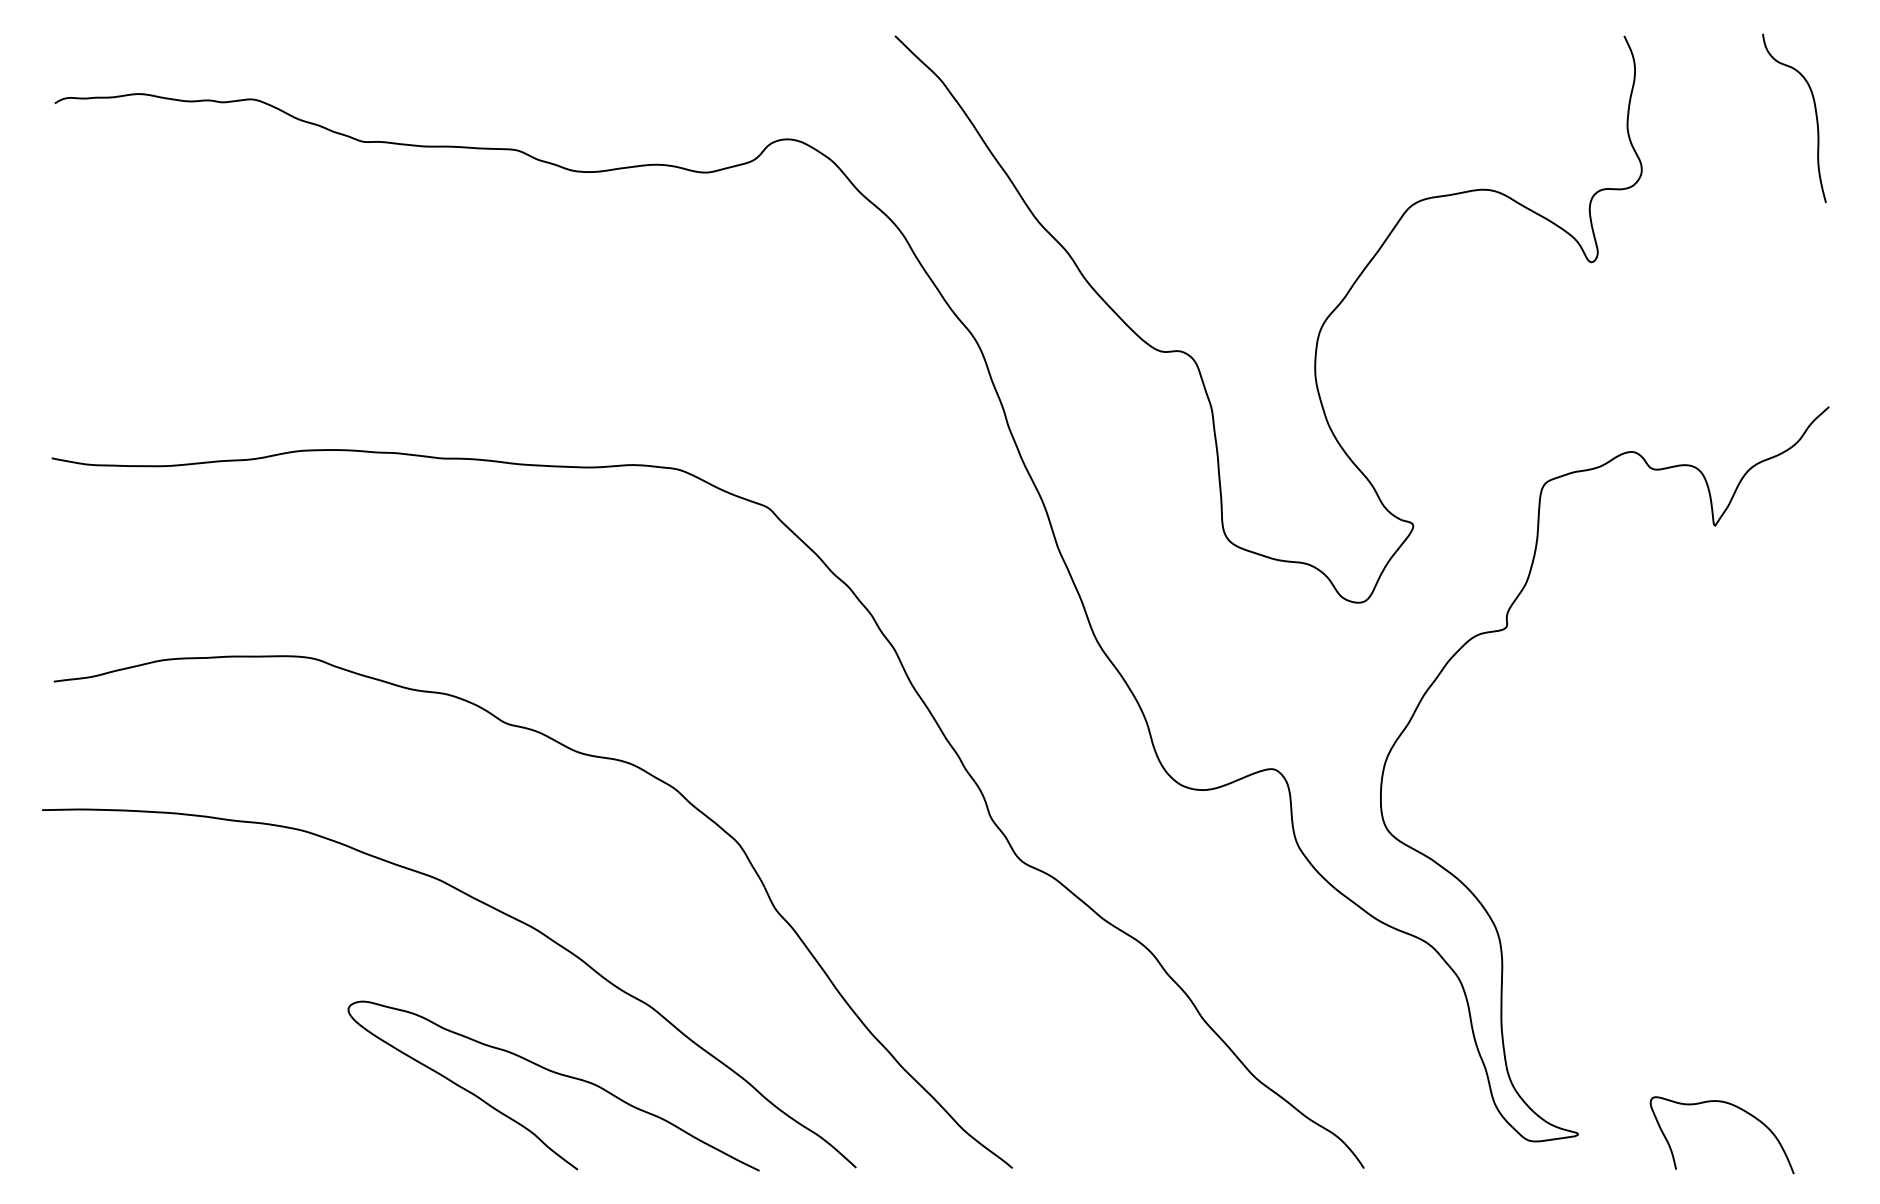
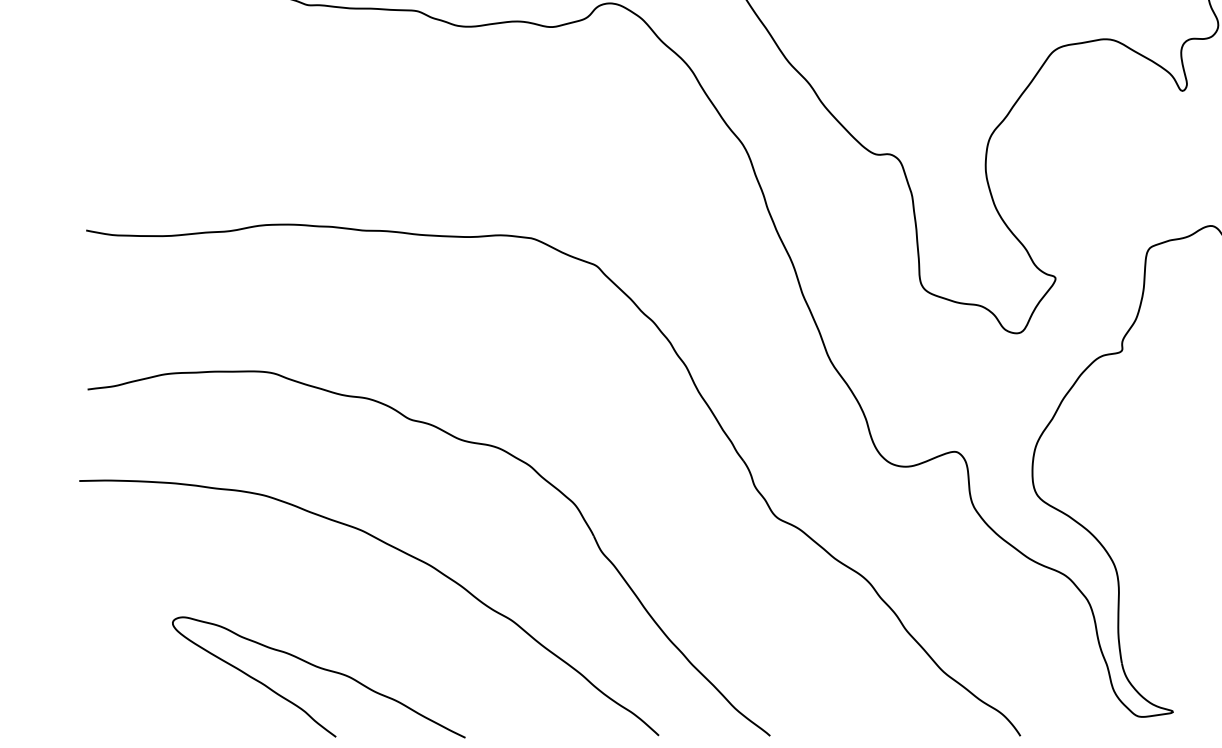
curve: (557, 1074) -> (321, 669), moved

